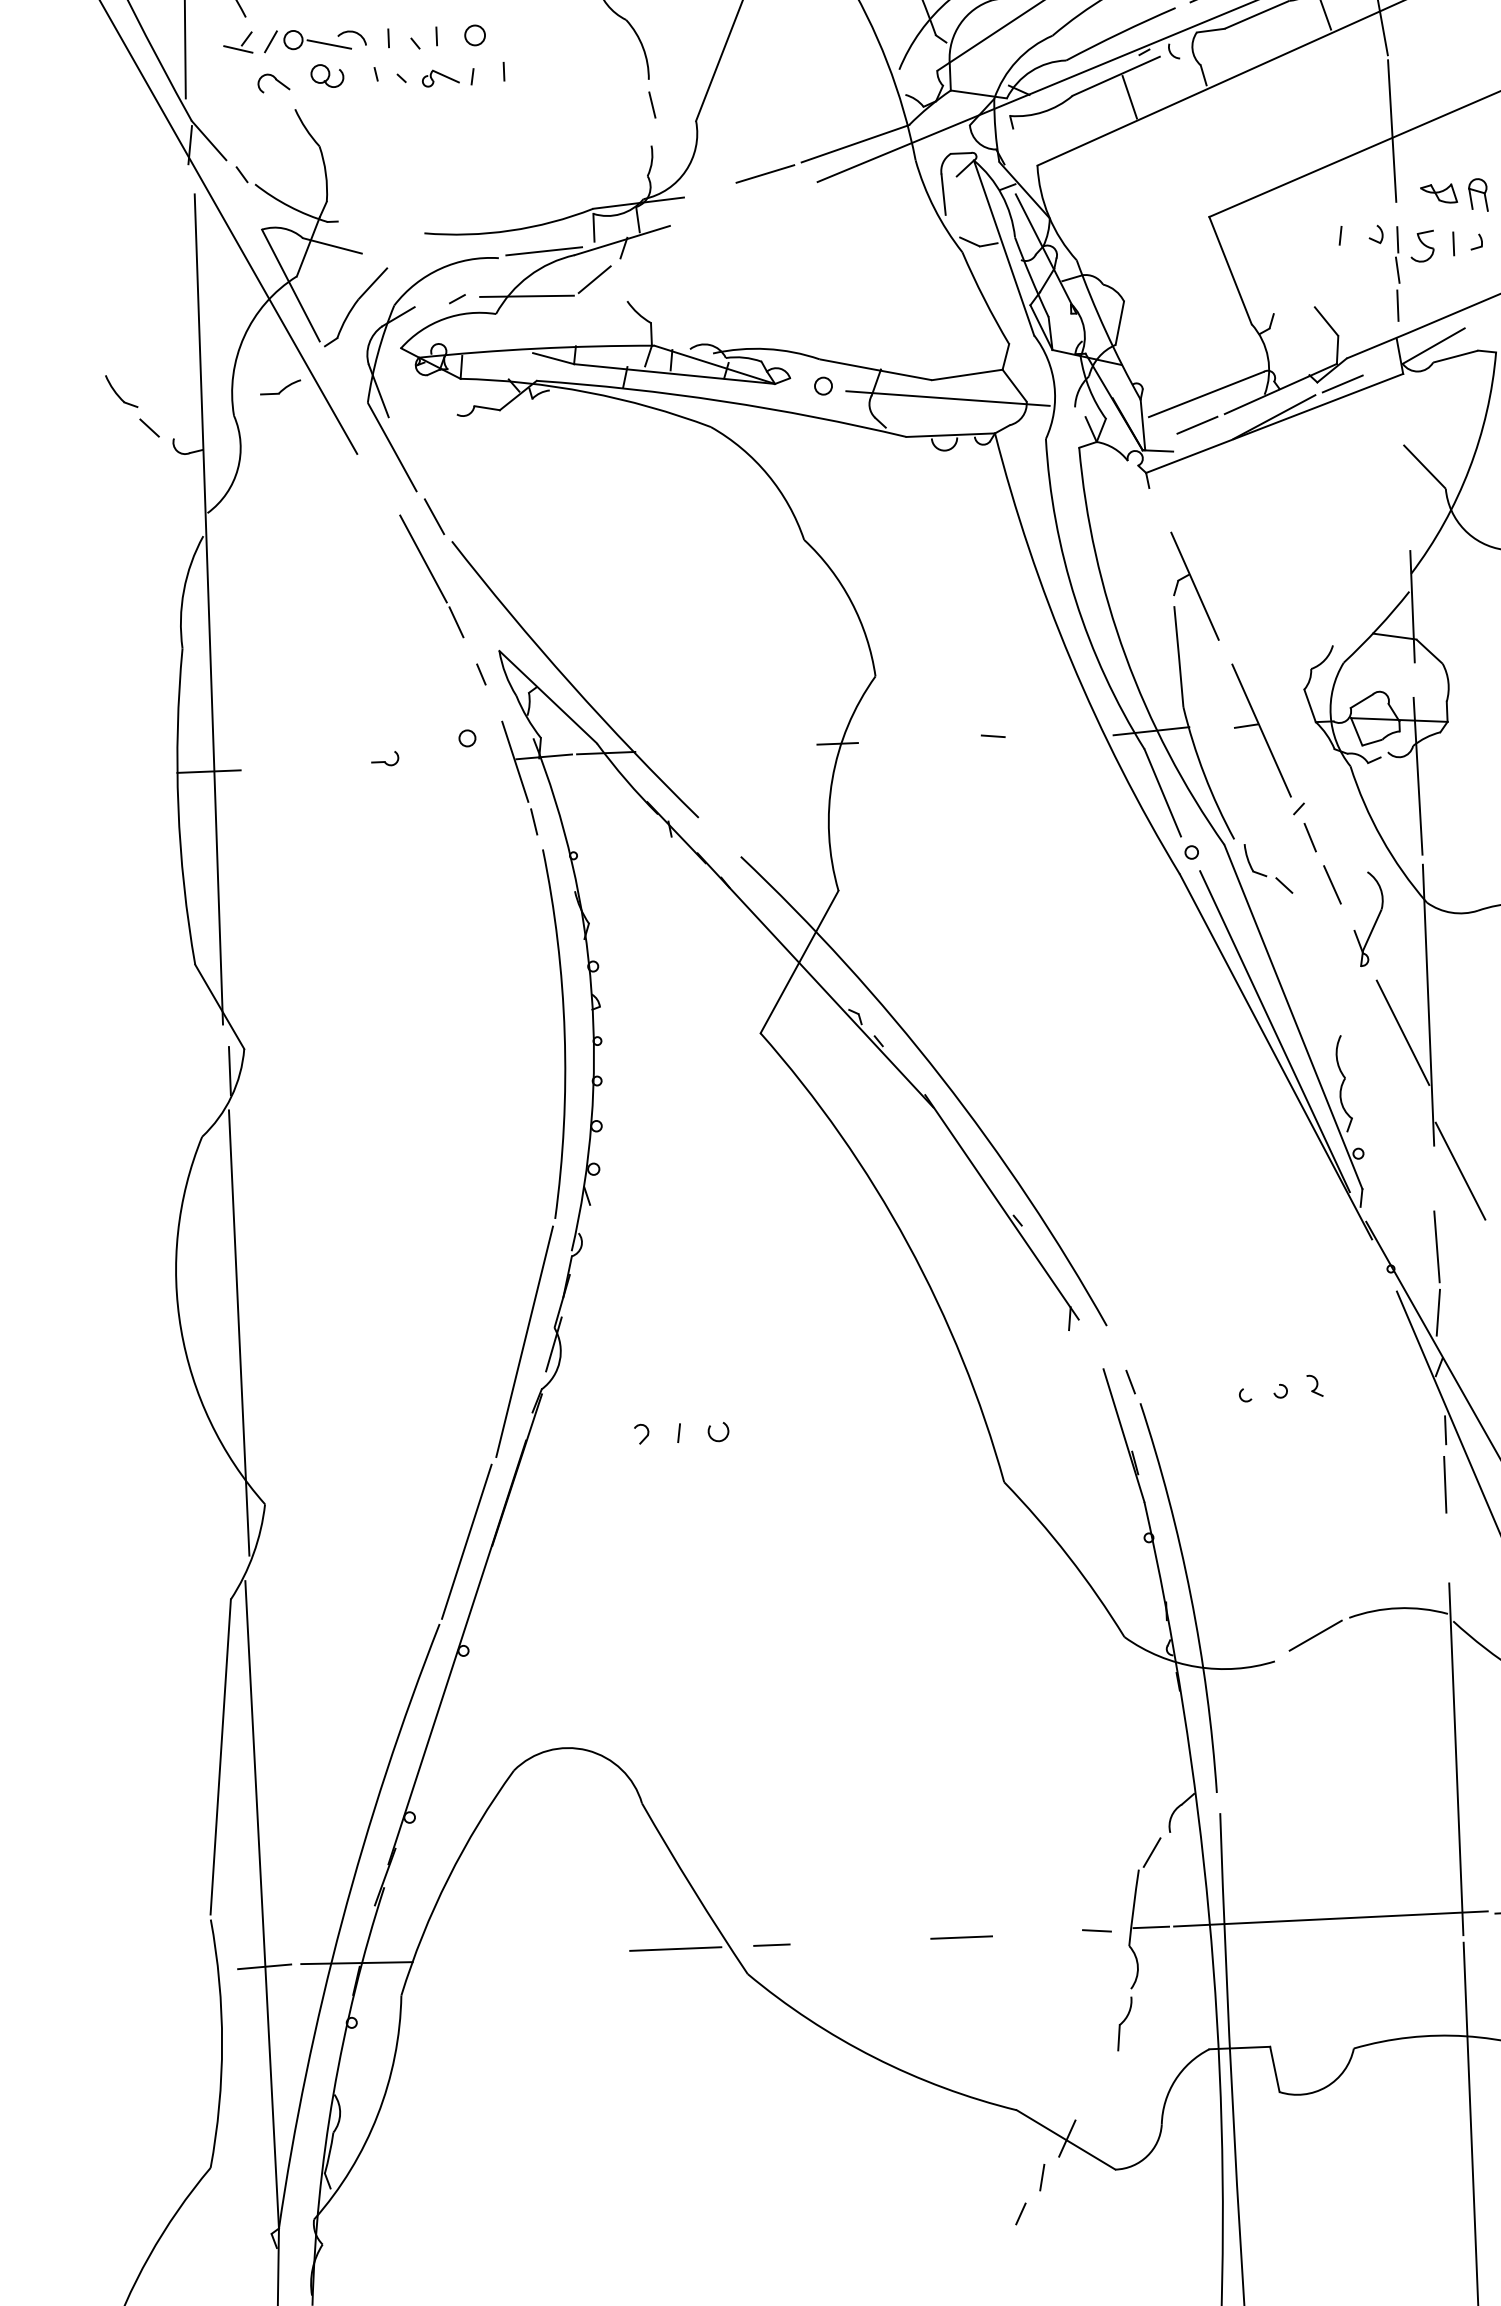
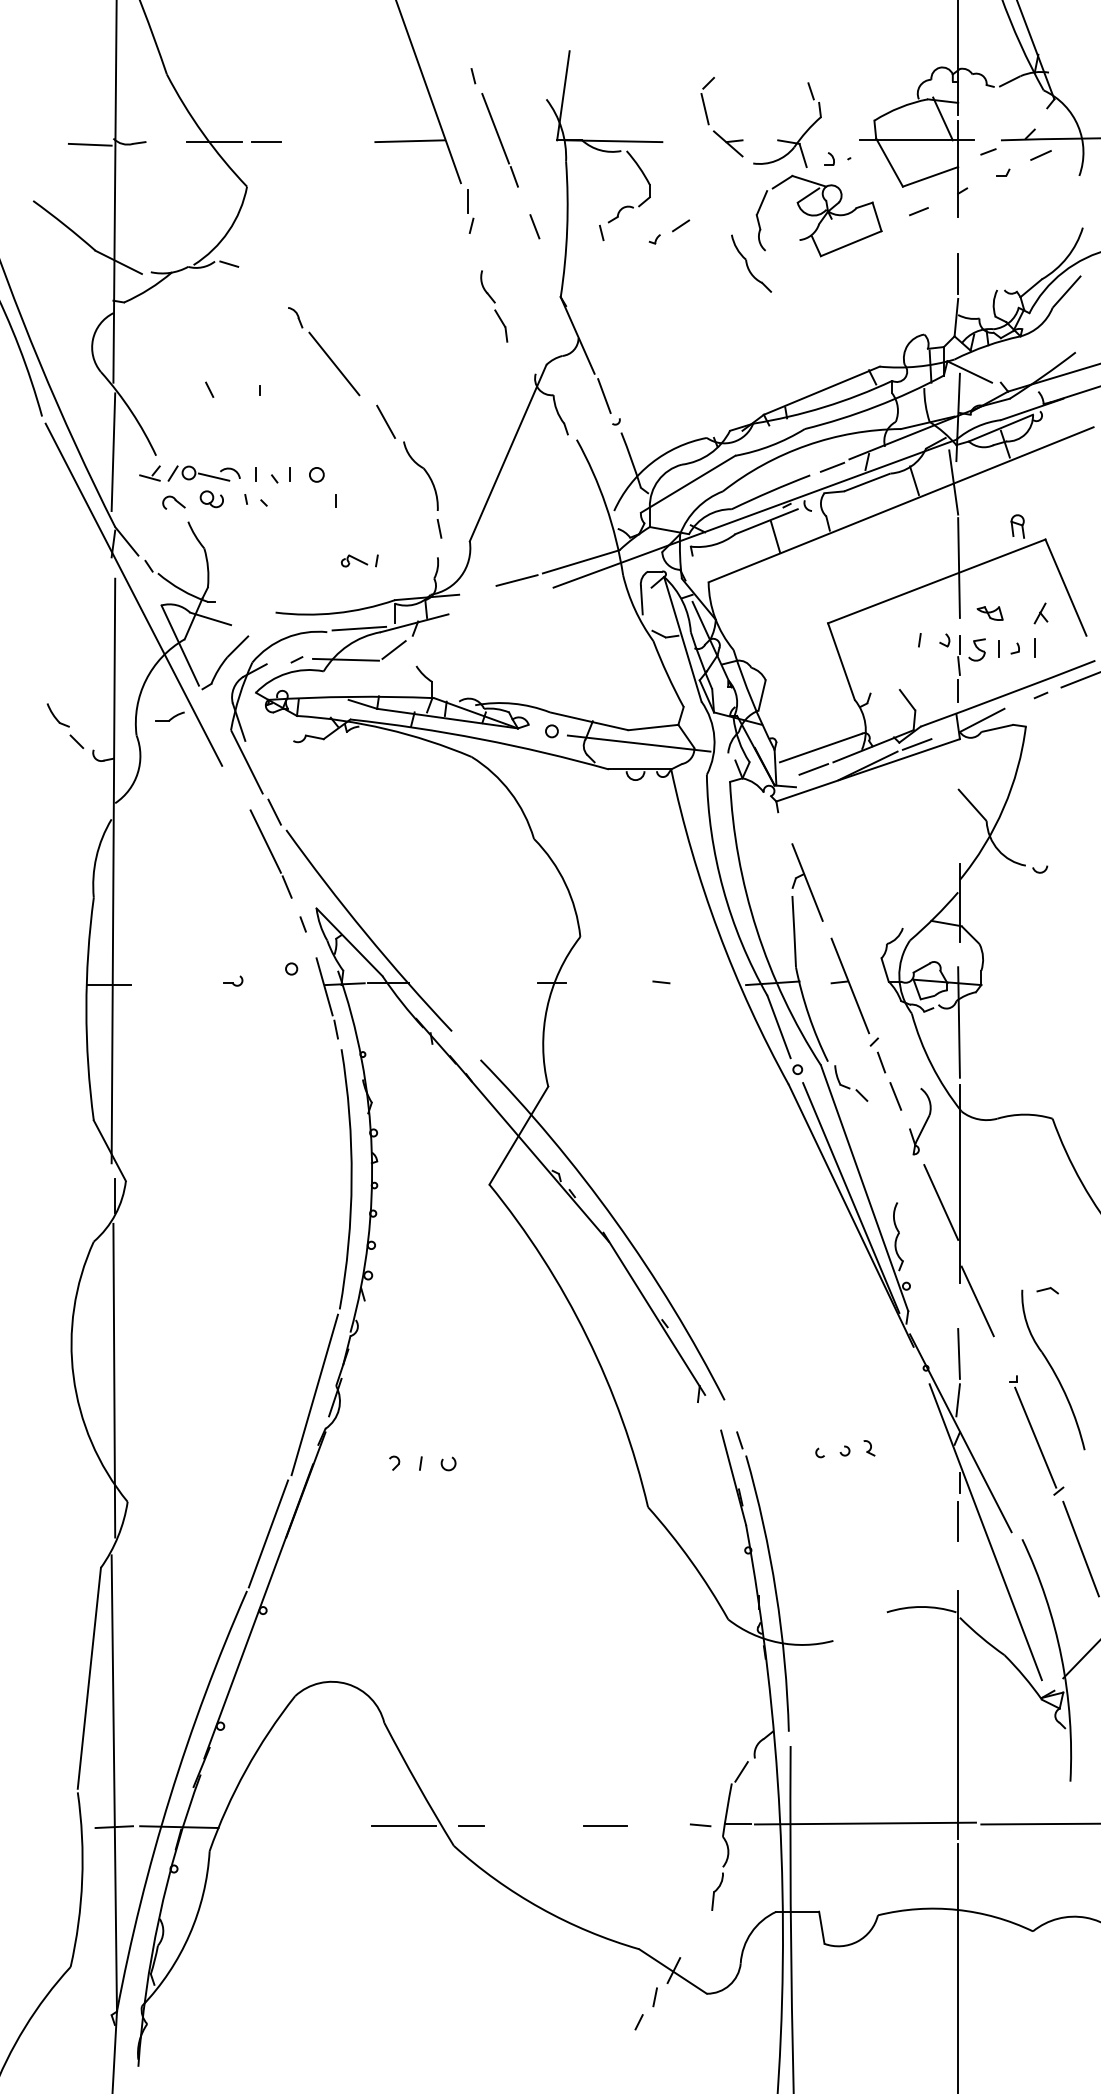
part: (447, 77) -> (359, 560), moved
part: (1477, 195) -> (1017, 526), moved
line: (1315, 1635) -> (862, 1623), removed

